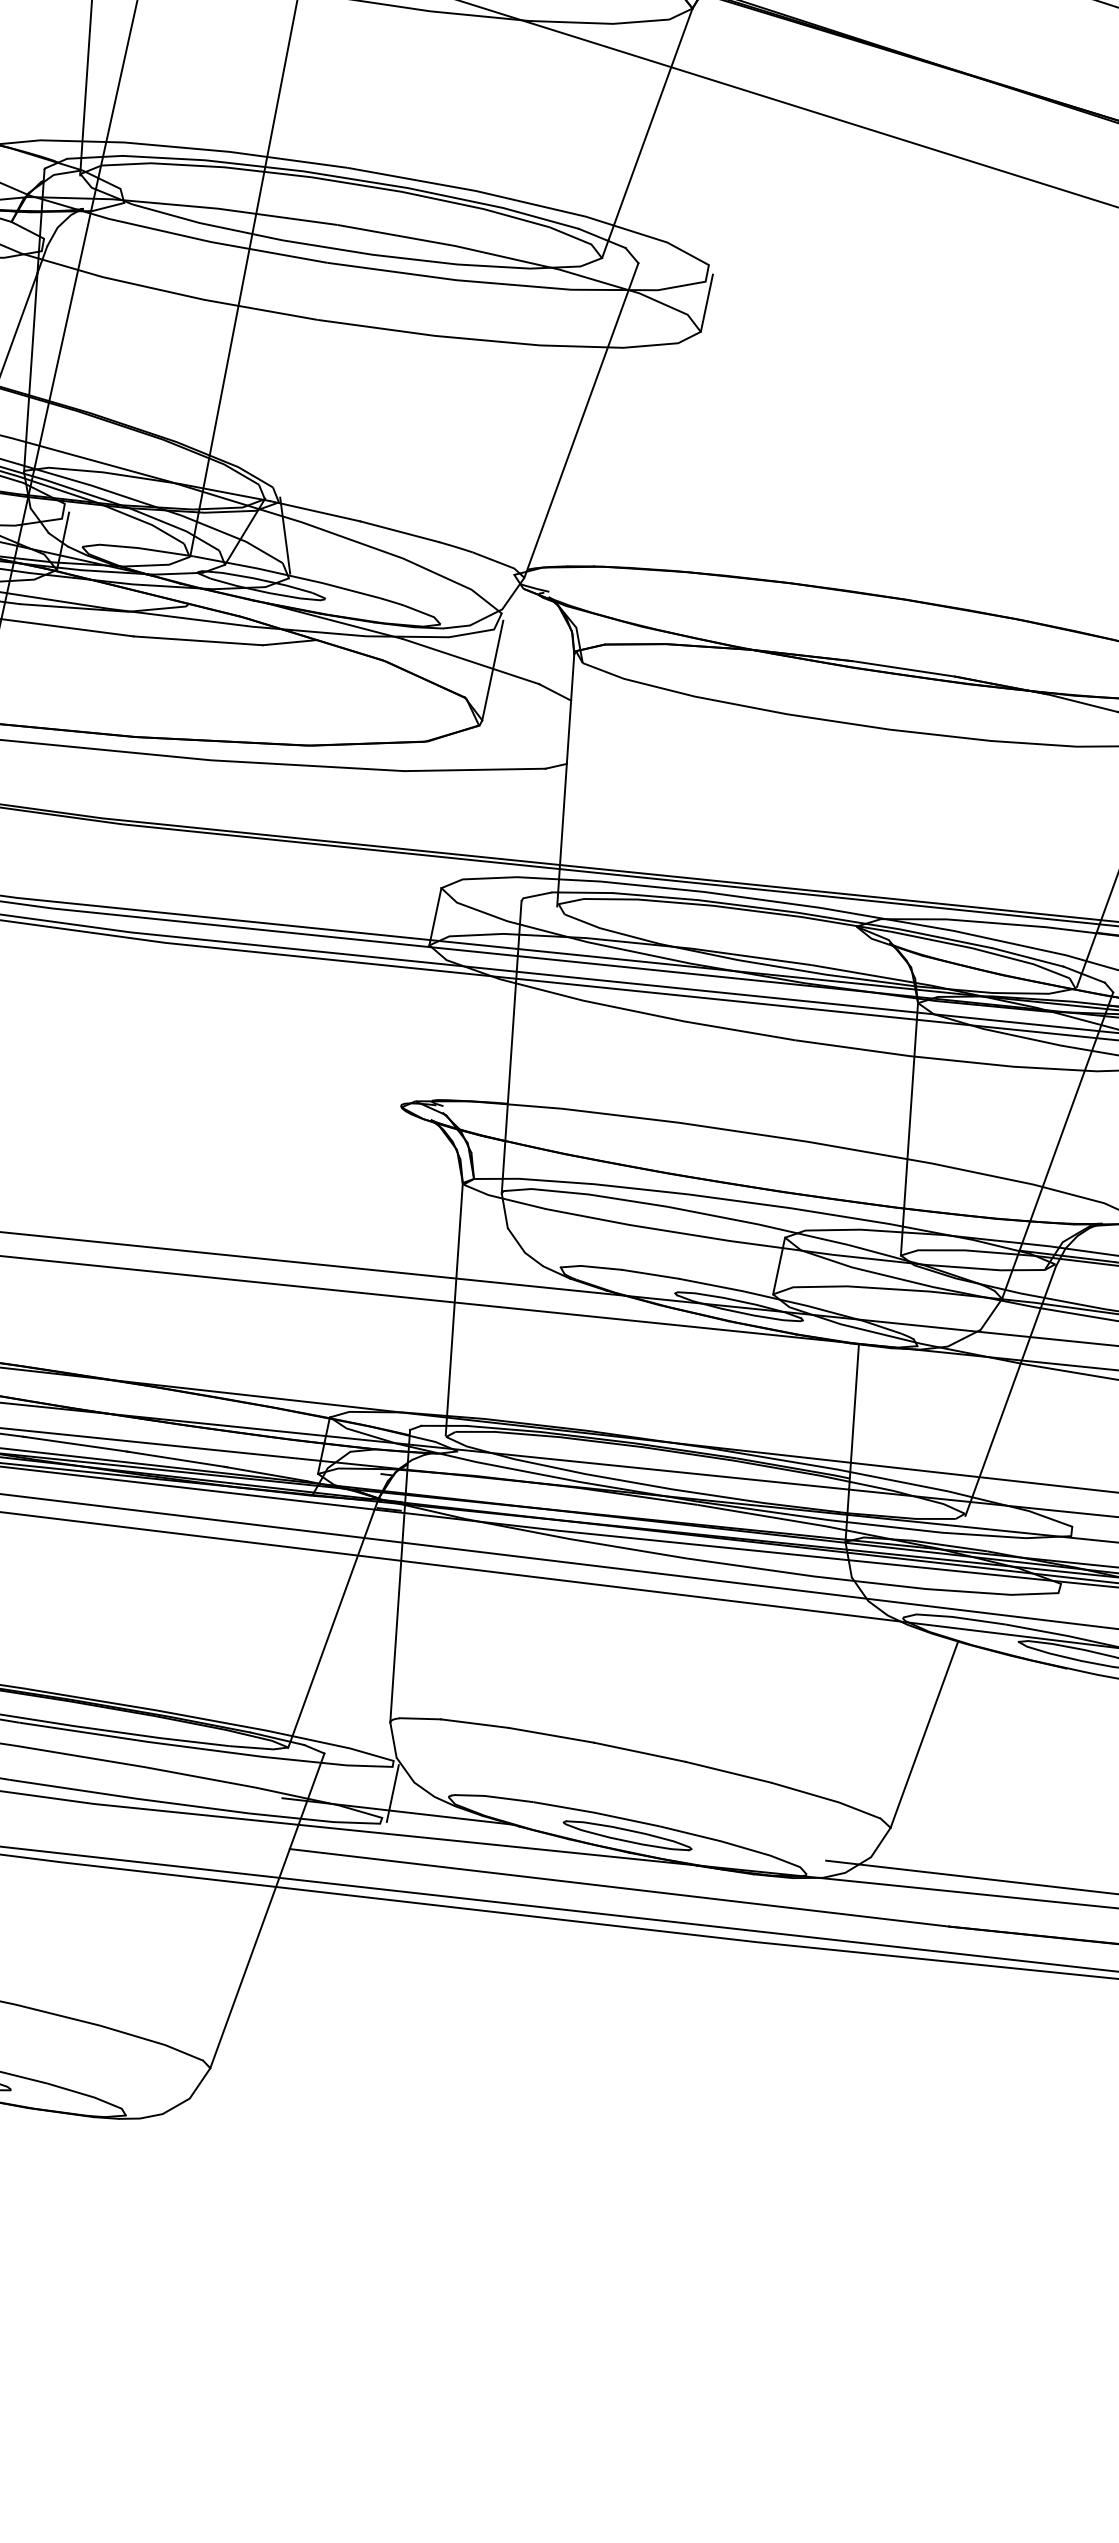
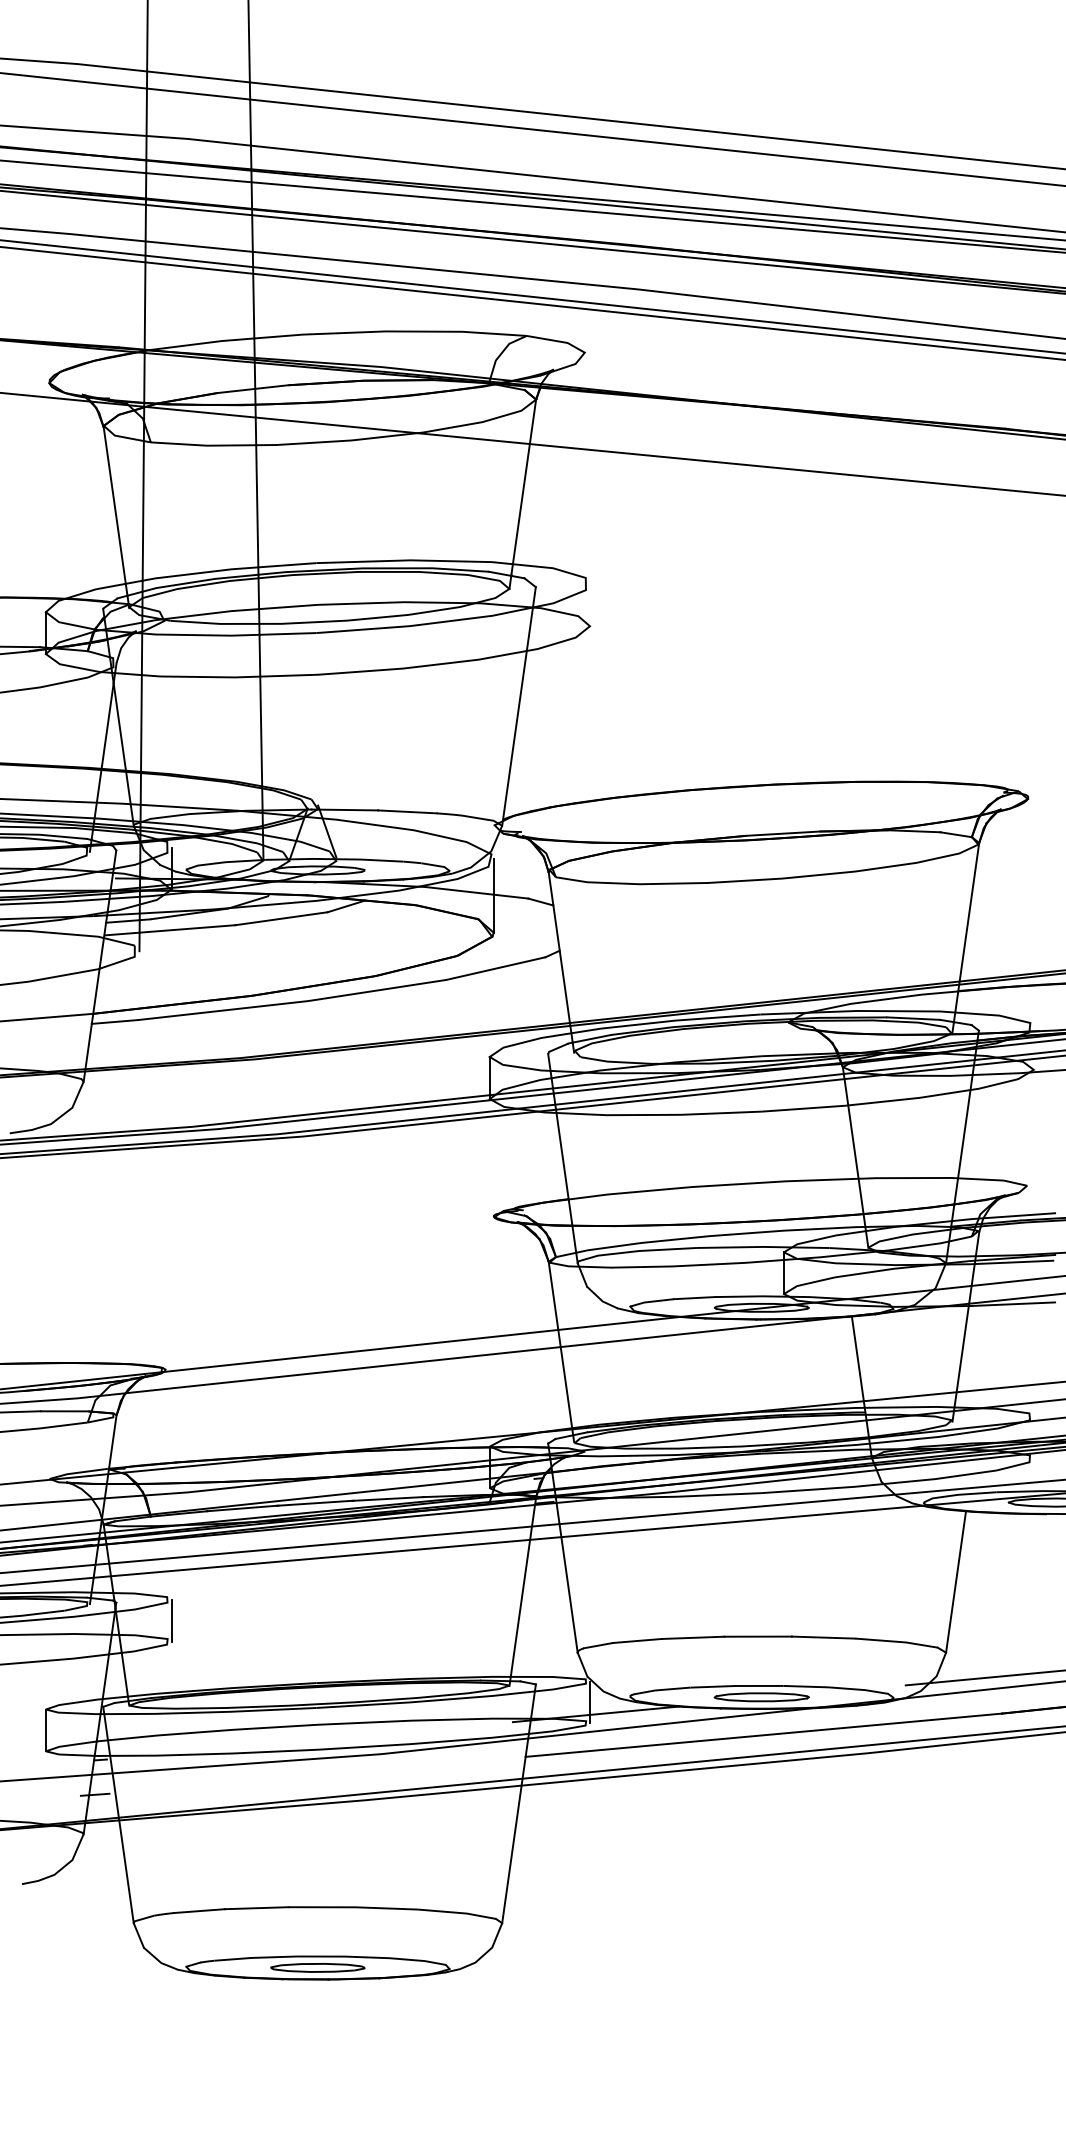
line: (707, 302) -> (590, 604), removed

